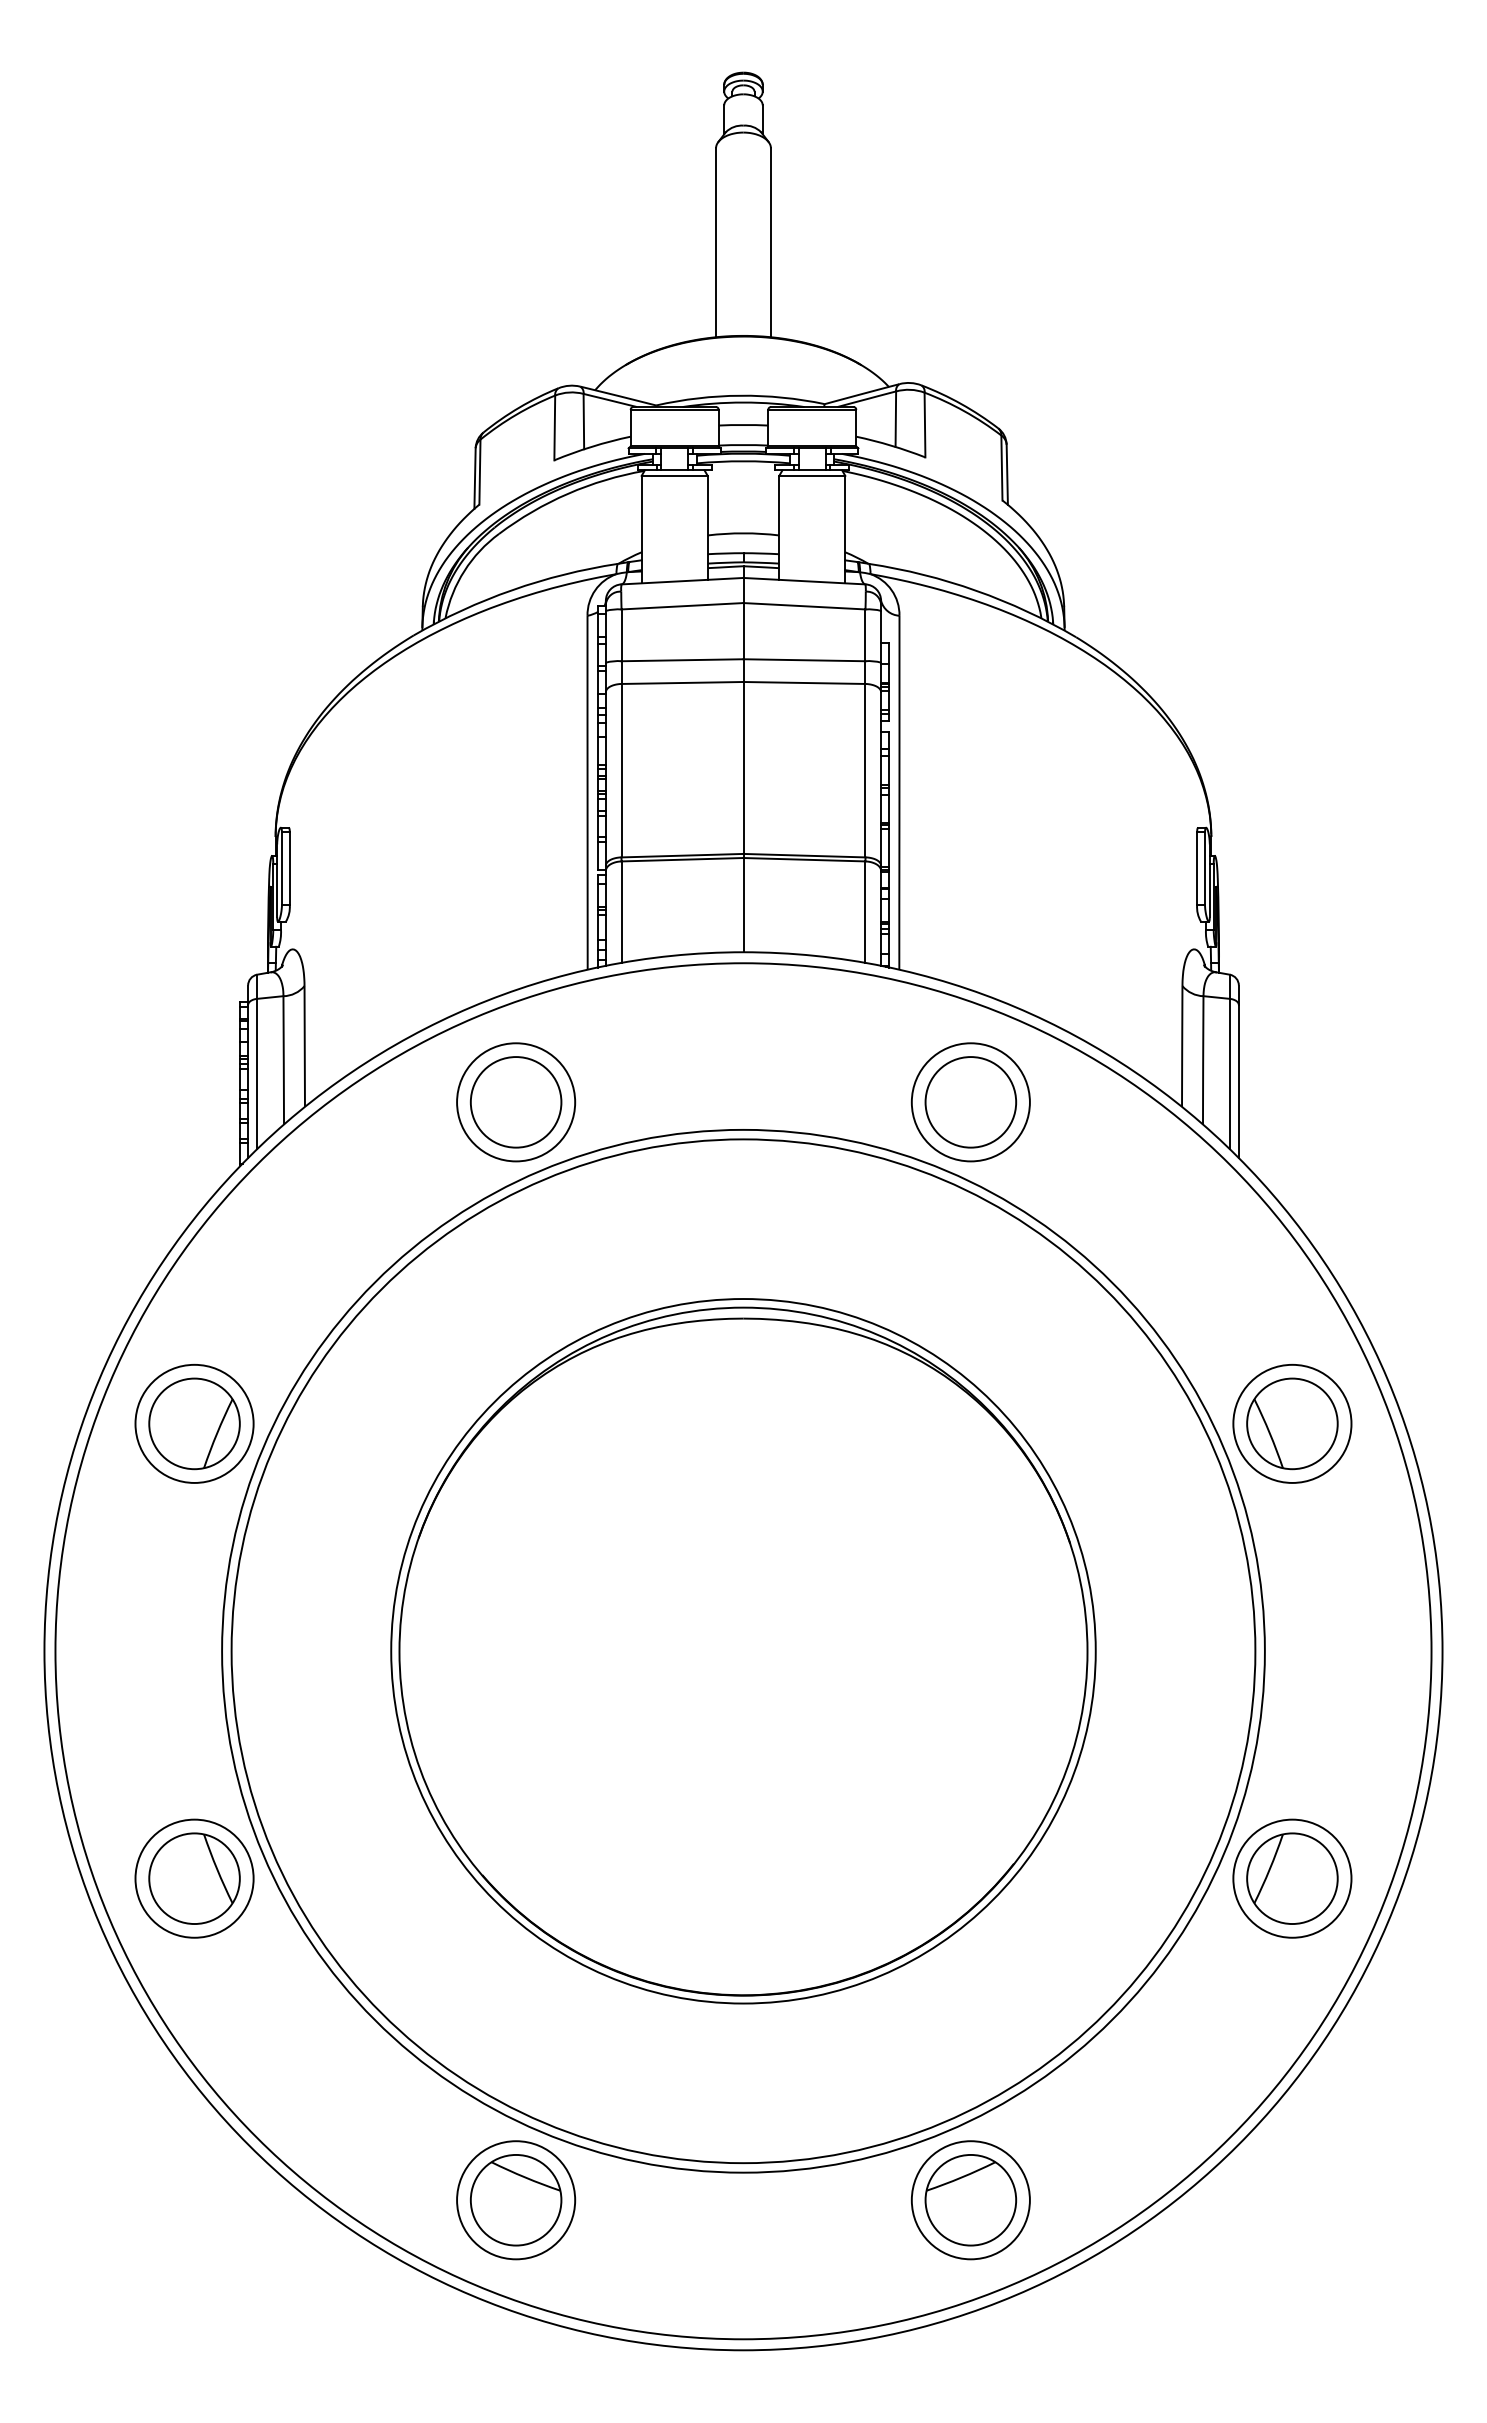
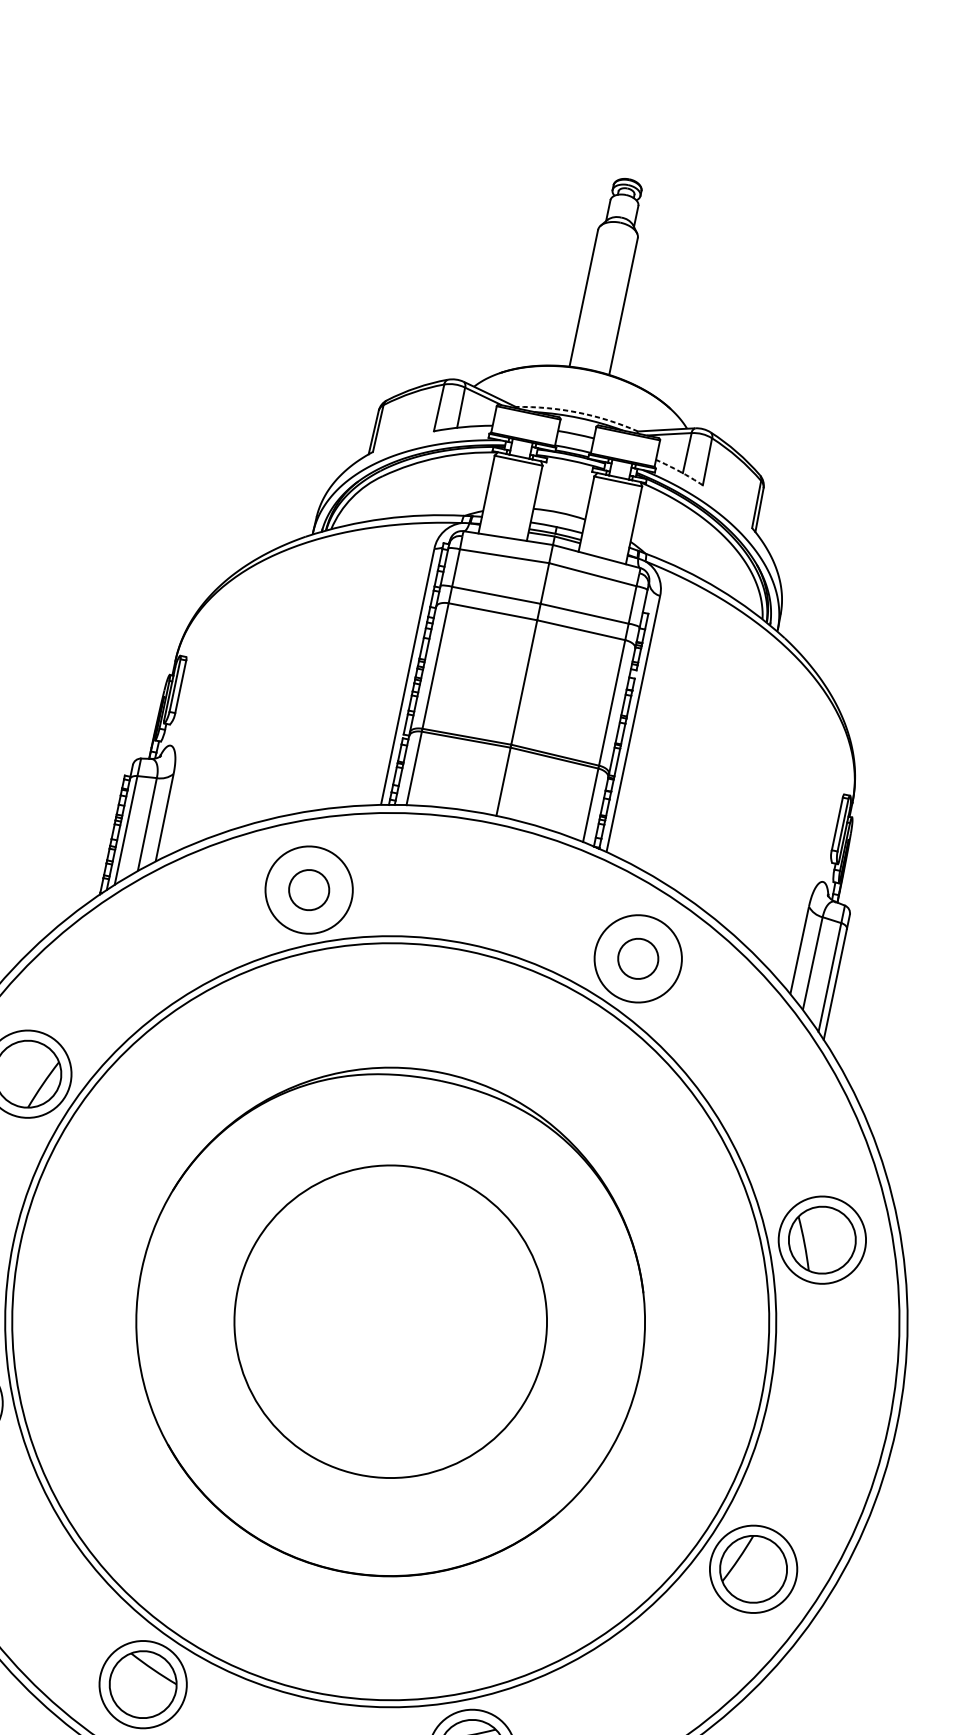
arc: (740, 395) -> (578, 412), solid -> dashed
arc: (891, 445) -> (680, 471), solid -> dashed
circle: (515, 1102) -> (308, 890), size x0.6
circle: (970, 1102) -> (637, 958), size x0.6
circle: (743, 1651) -> (390, 1321), size x0.6

